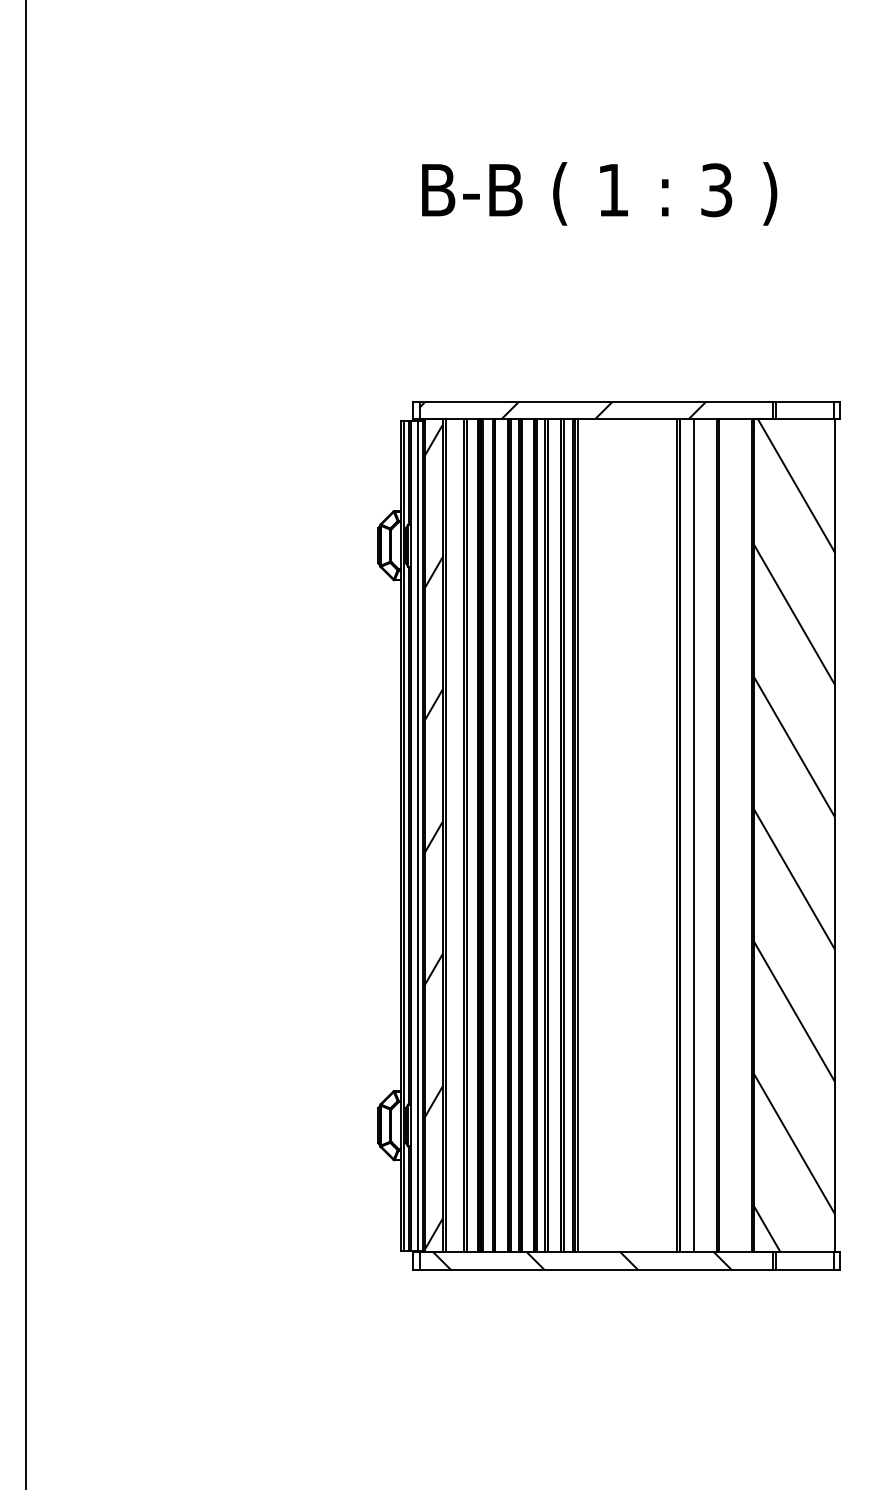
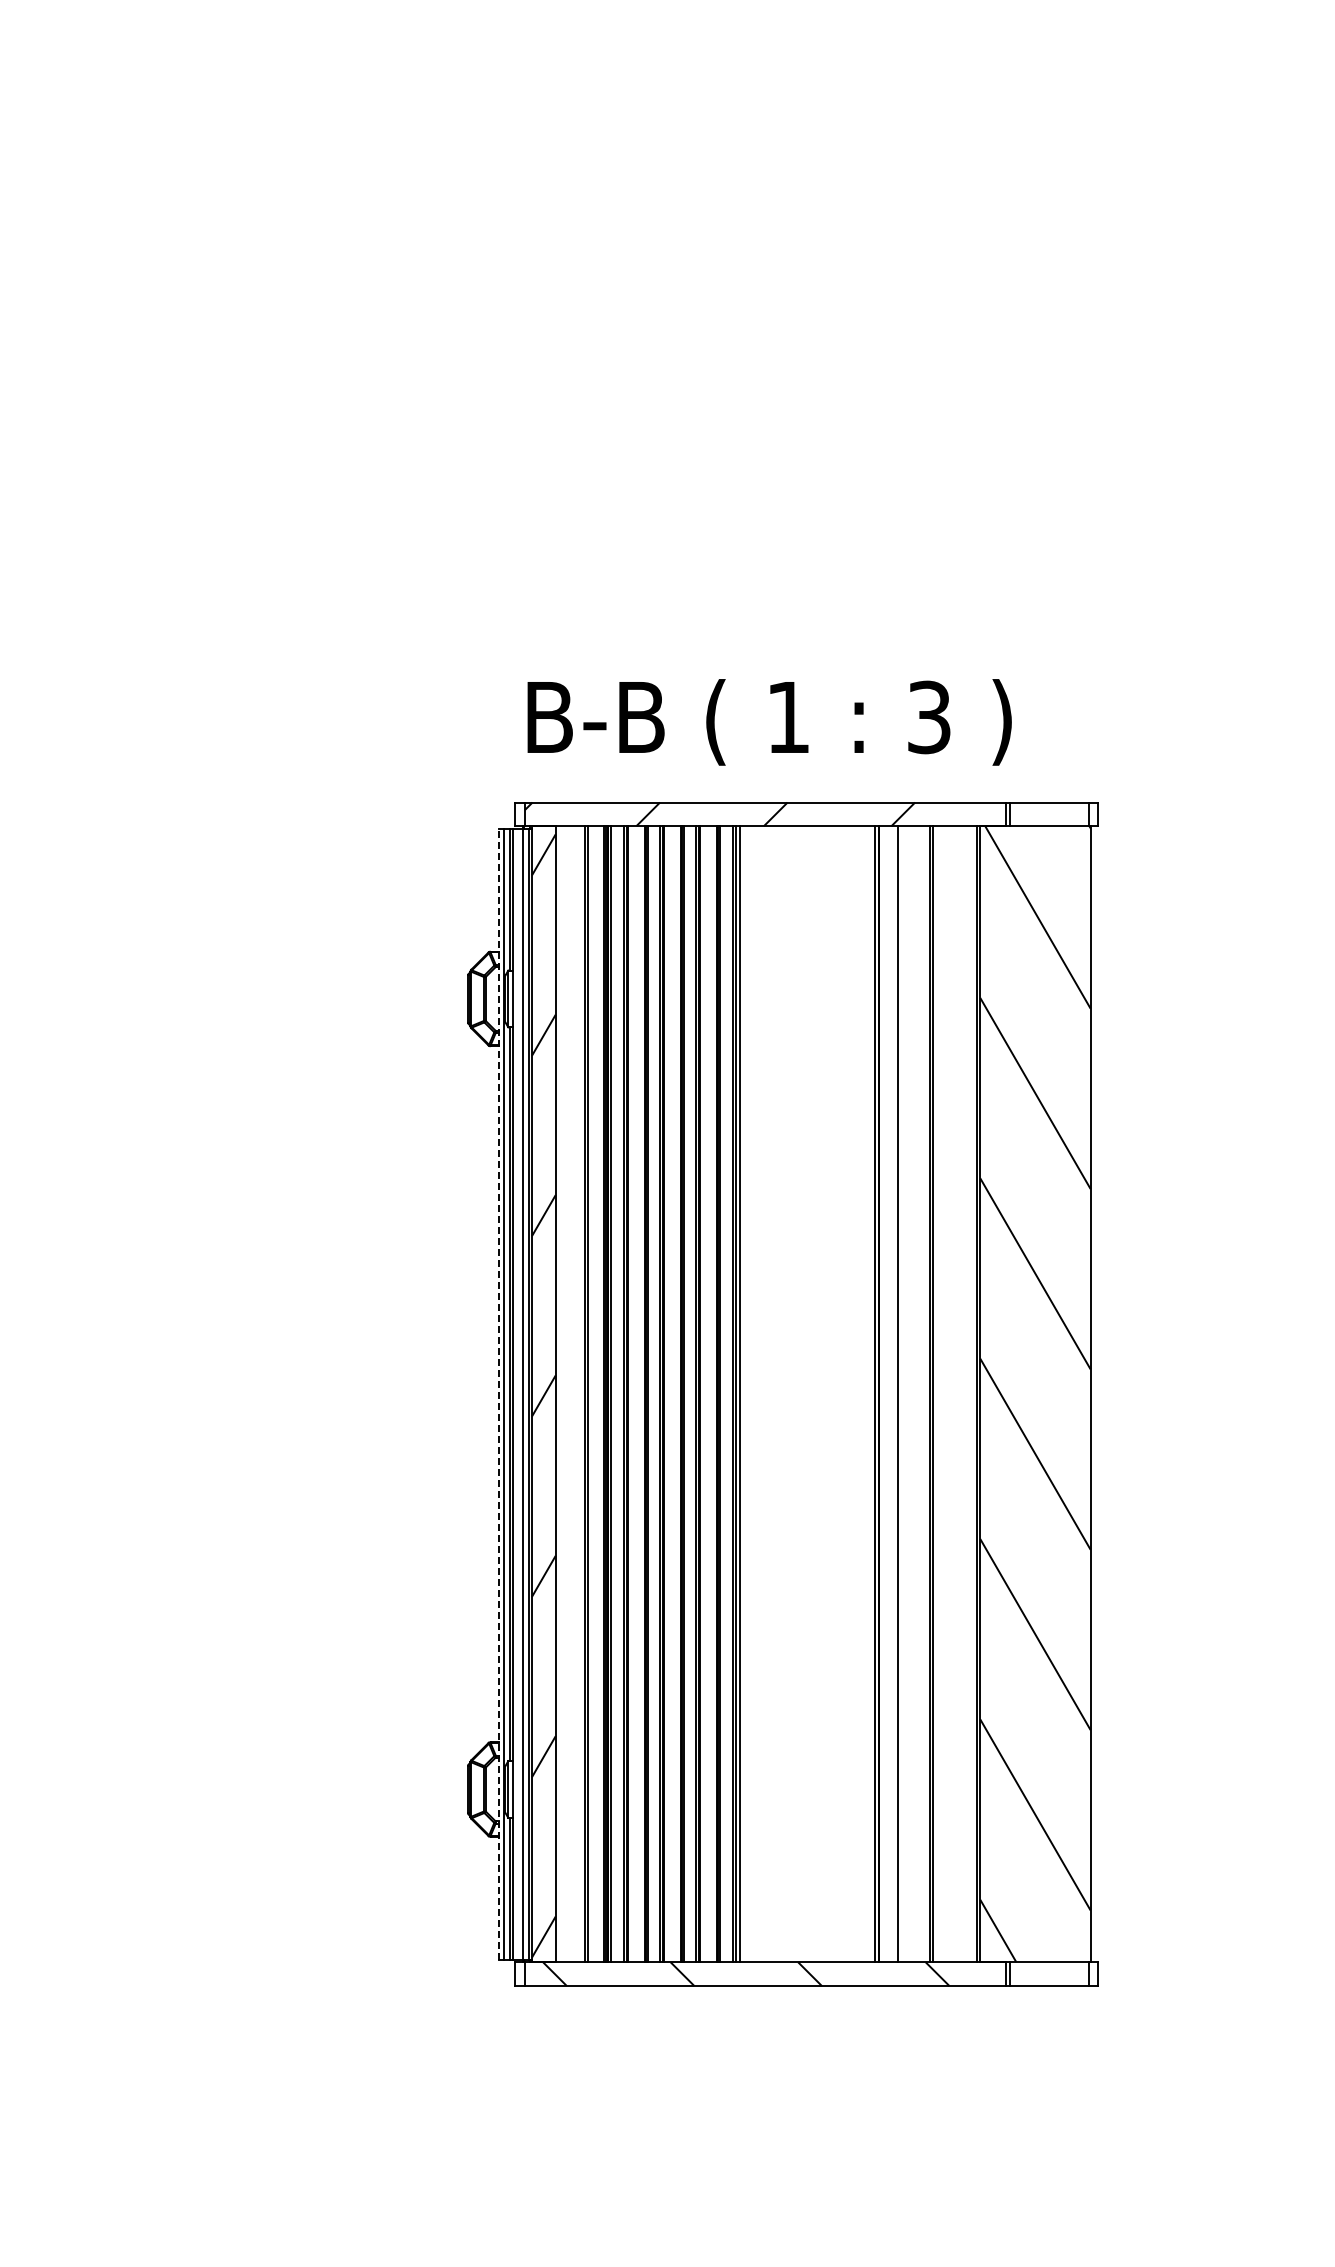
text: (599, 193) -> (769, 722), moved
line: (400, 835) -> (498, 1394), solid -> dashed
line: (446, 835) -> (560, 1394), removed

